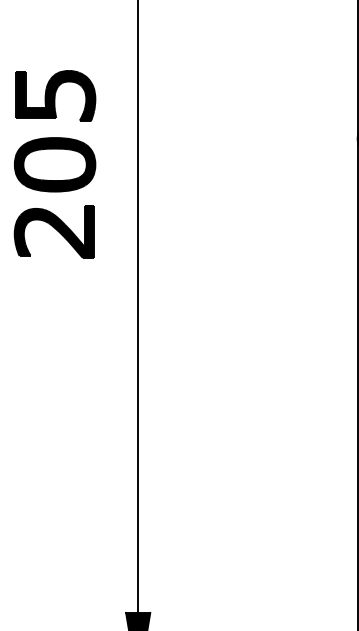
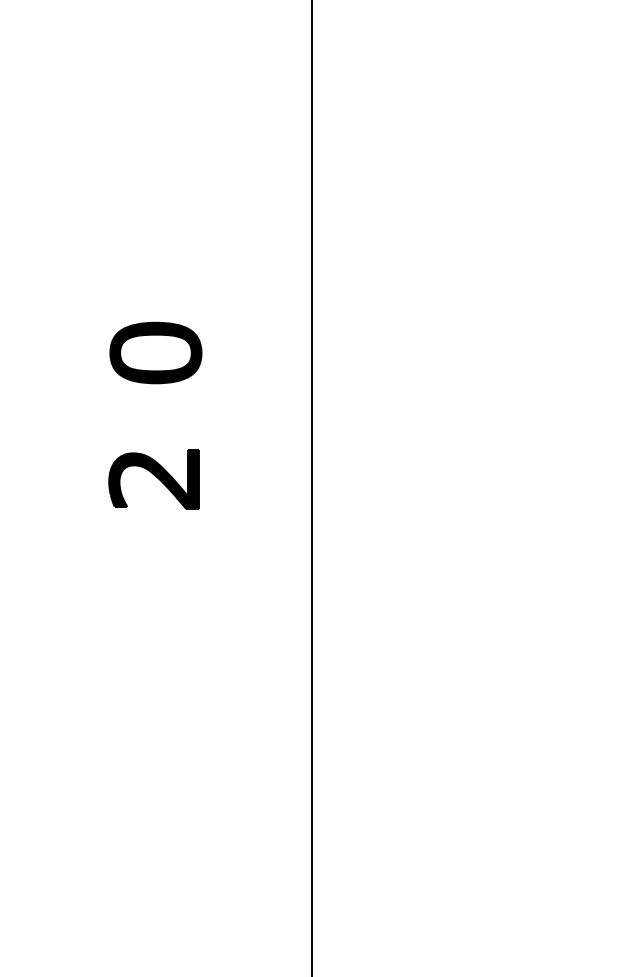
part: (55, 95) -> (156, 222), removed
part: (55, 164) -> (156, 352), size x0.6
part: (53, 231) -> (152, 478), size x0.6

